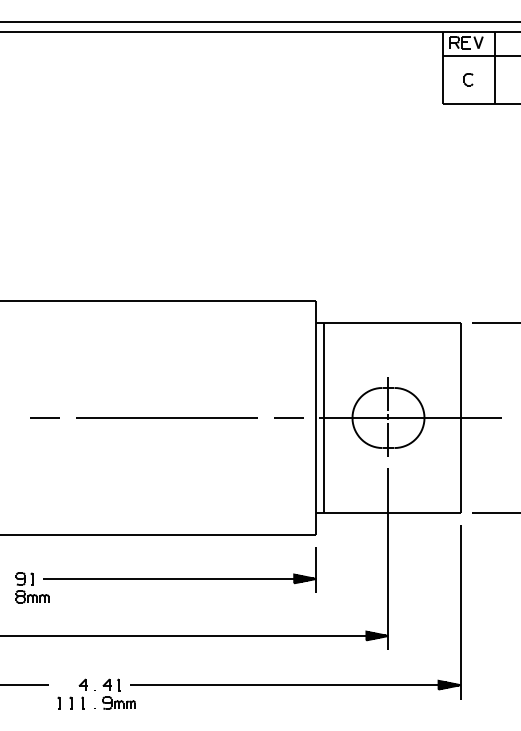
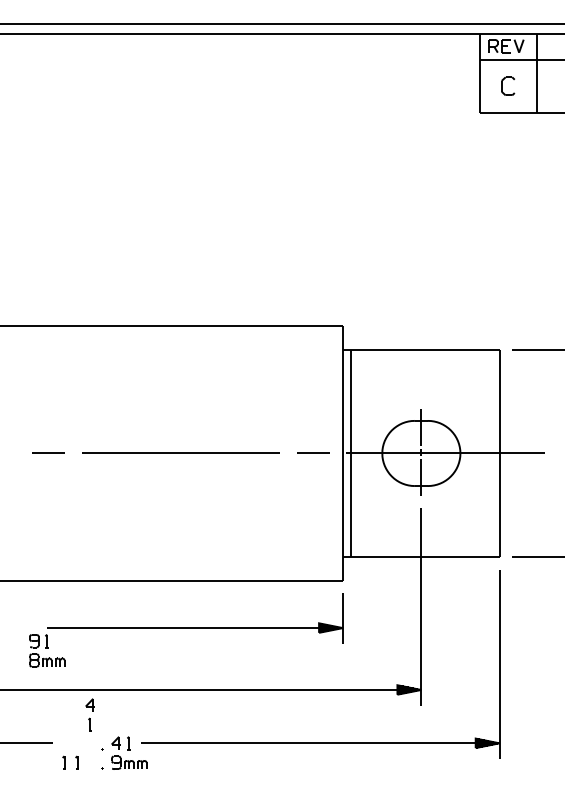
part: (468, 79) -> (508, 86), size x1.4
part: (32, 587) -> (47, 650), moved
part: (82, 693) -> (89, 714), moved

